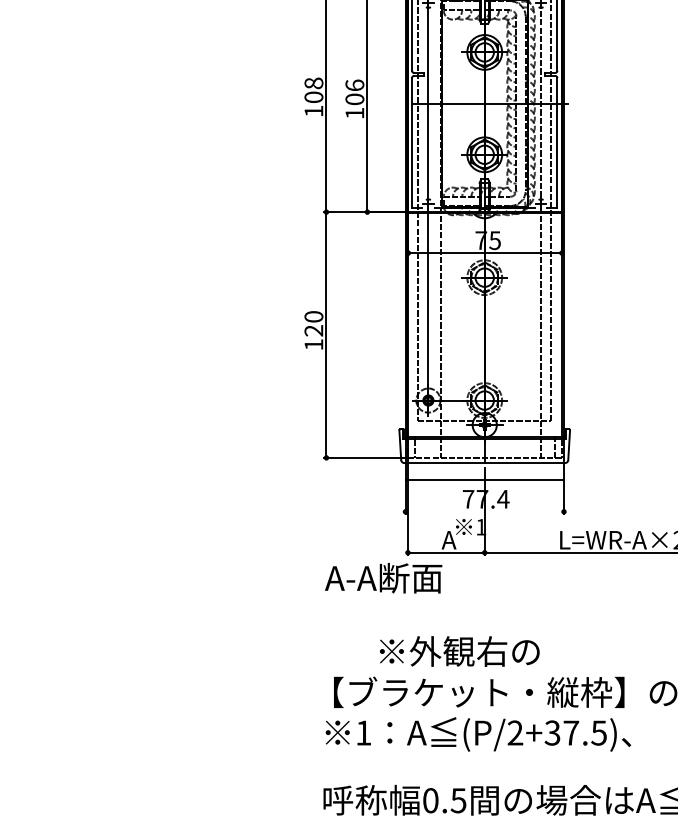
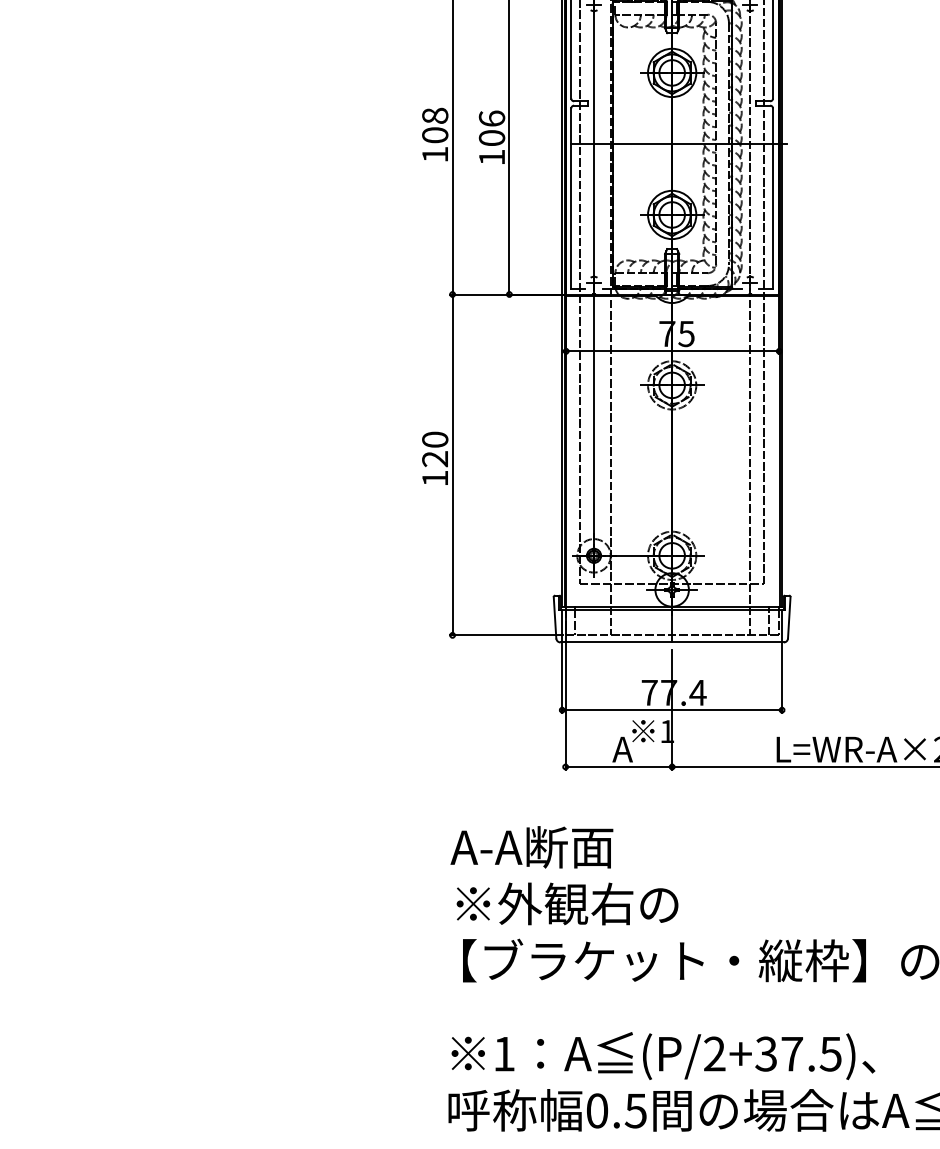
line: (484, 480) -> (672, 710), moved
text: (383, 578) -> (531, 847), moved
text: (459, 651) -> (567, 903), moved
text: (478, 734) -> (663, 1056), moved

